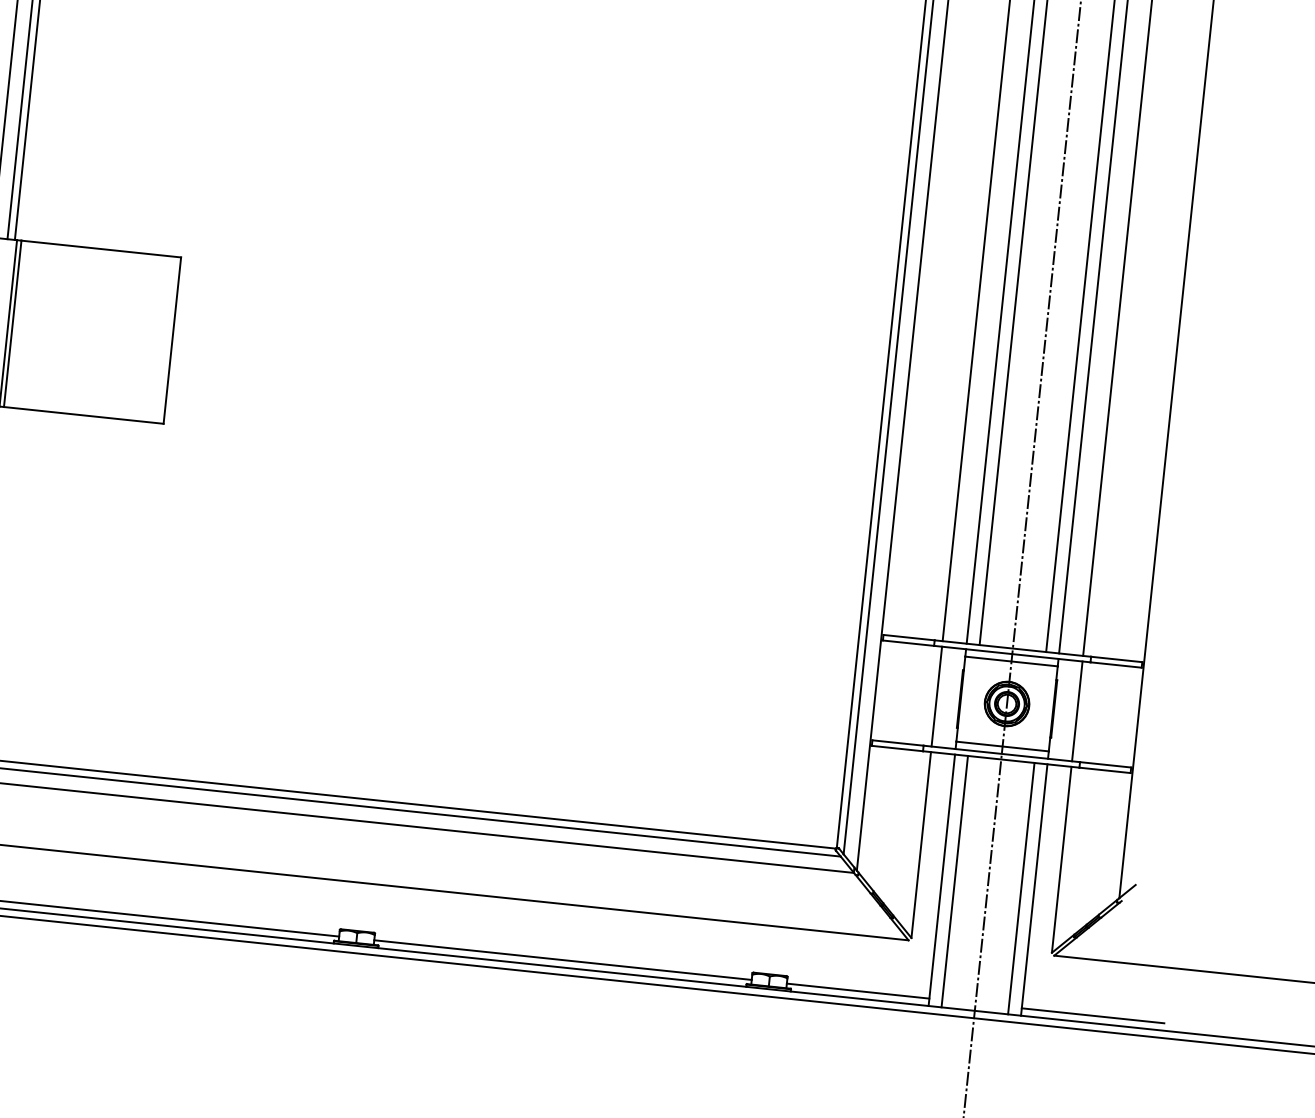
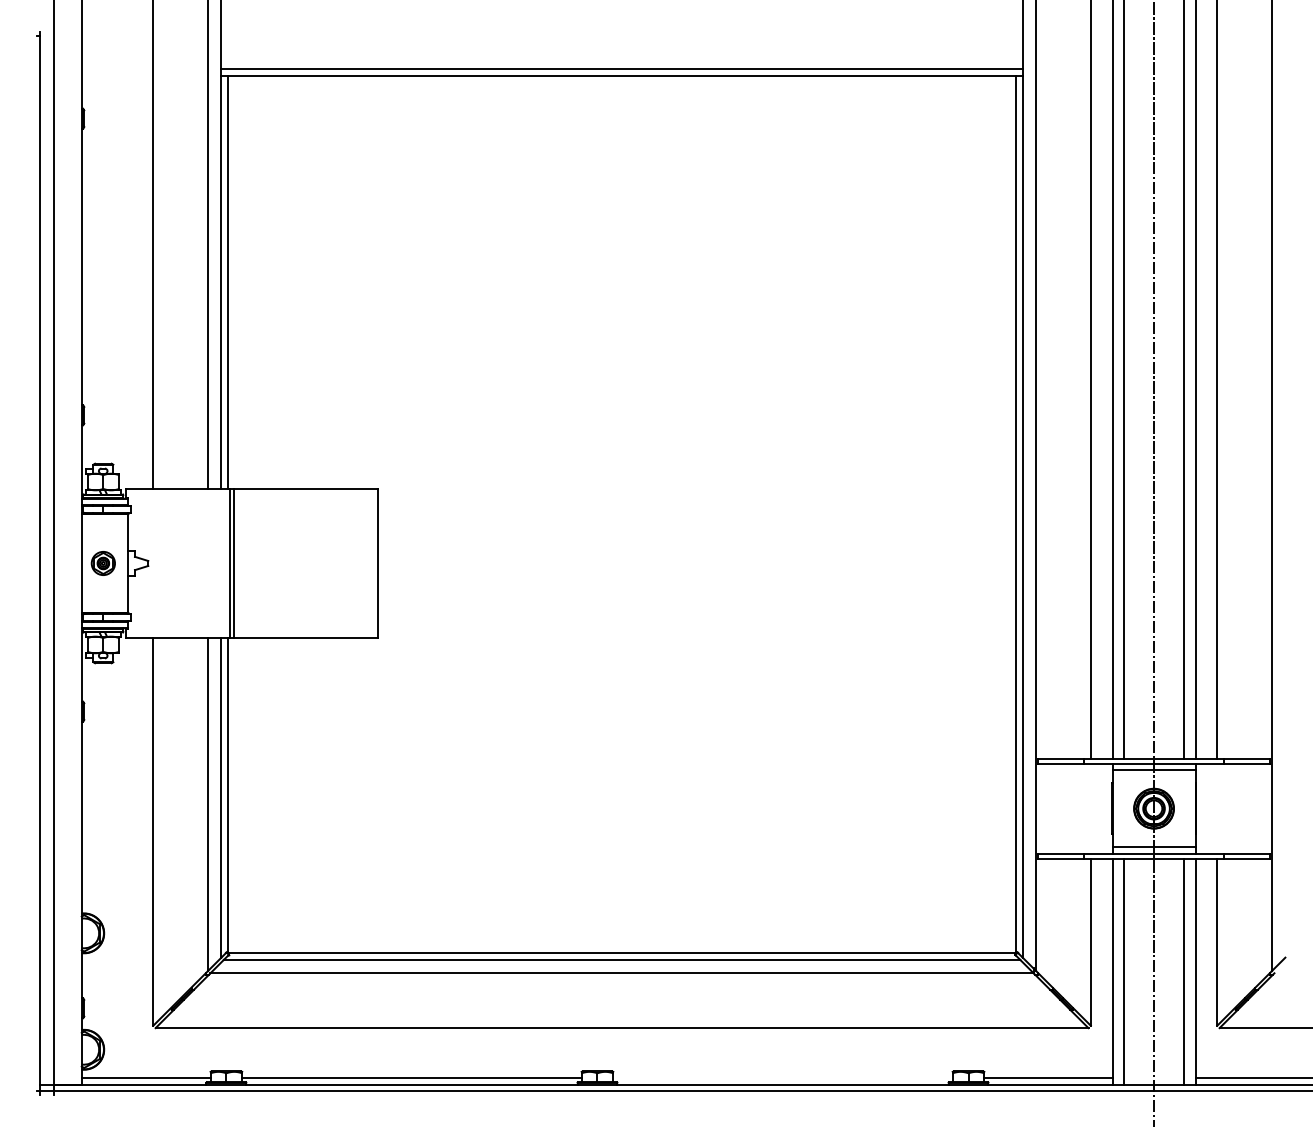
line: (936, 696) -> (1090, 808), removed
line: (1077, 711) -> (1217, 808), removed
line: (562, 960) -> (782, 1078), removed

